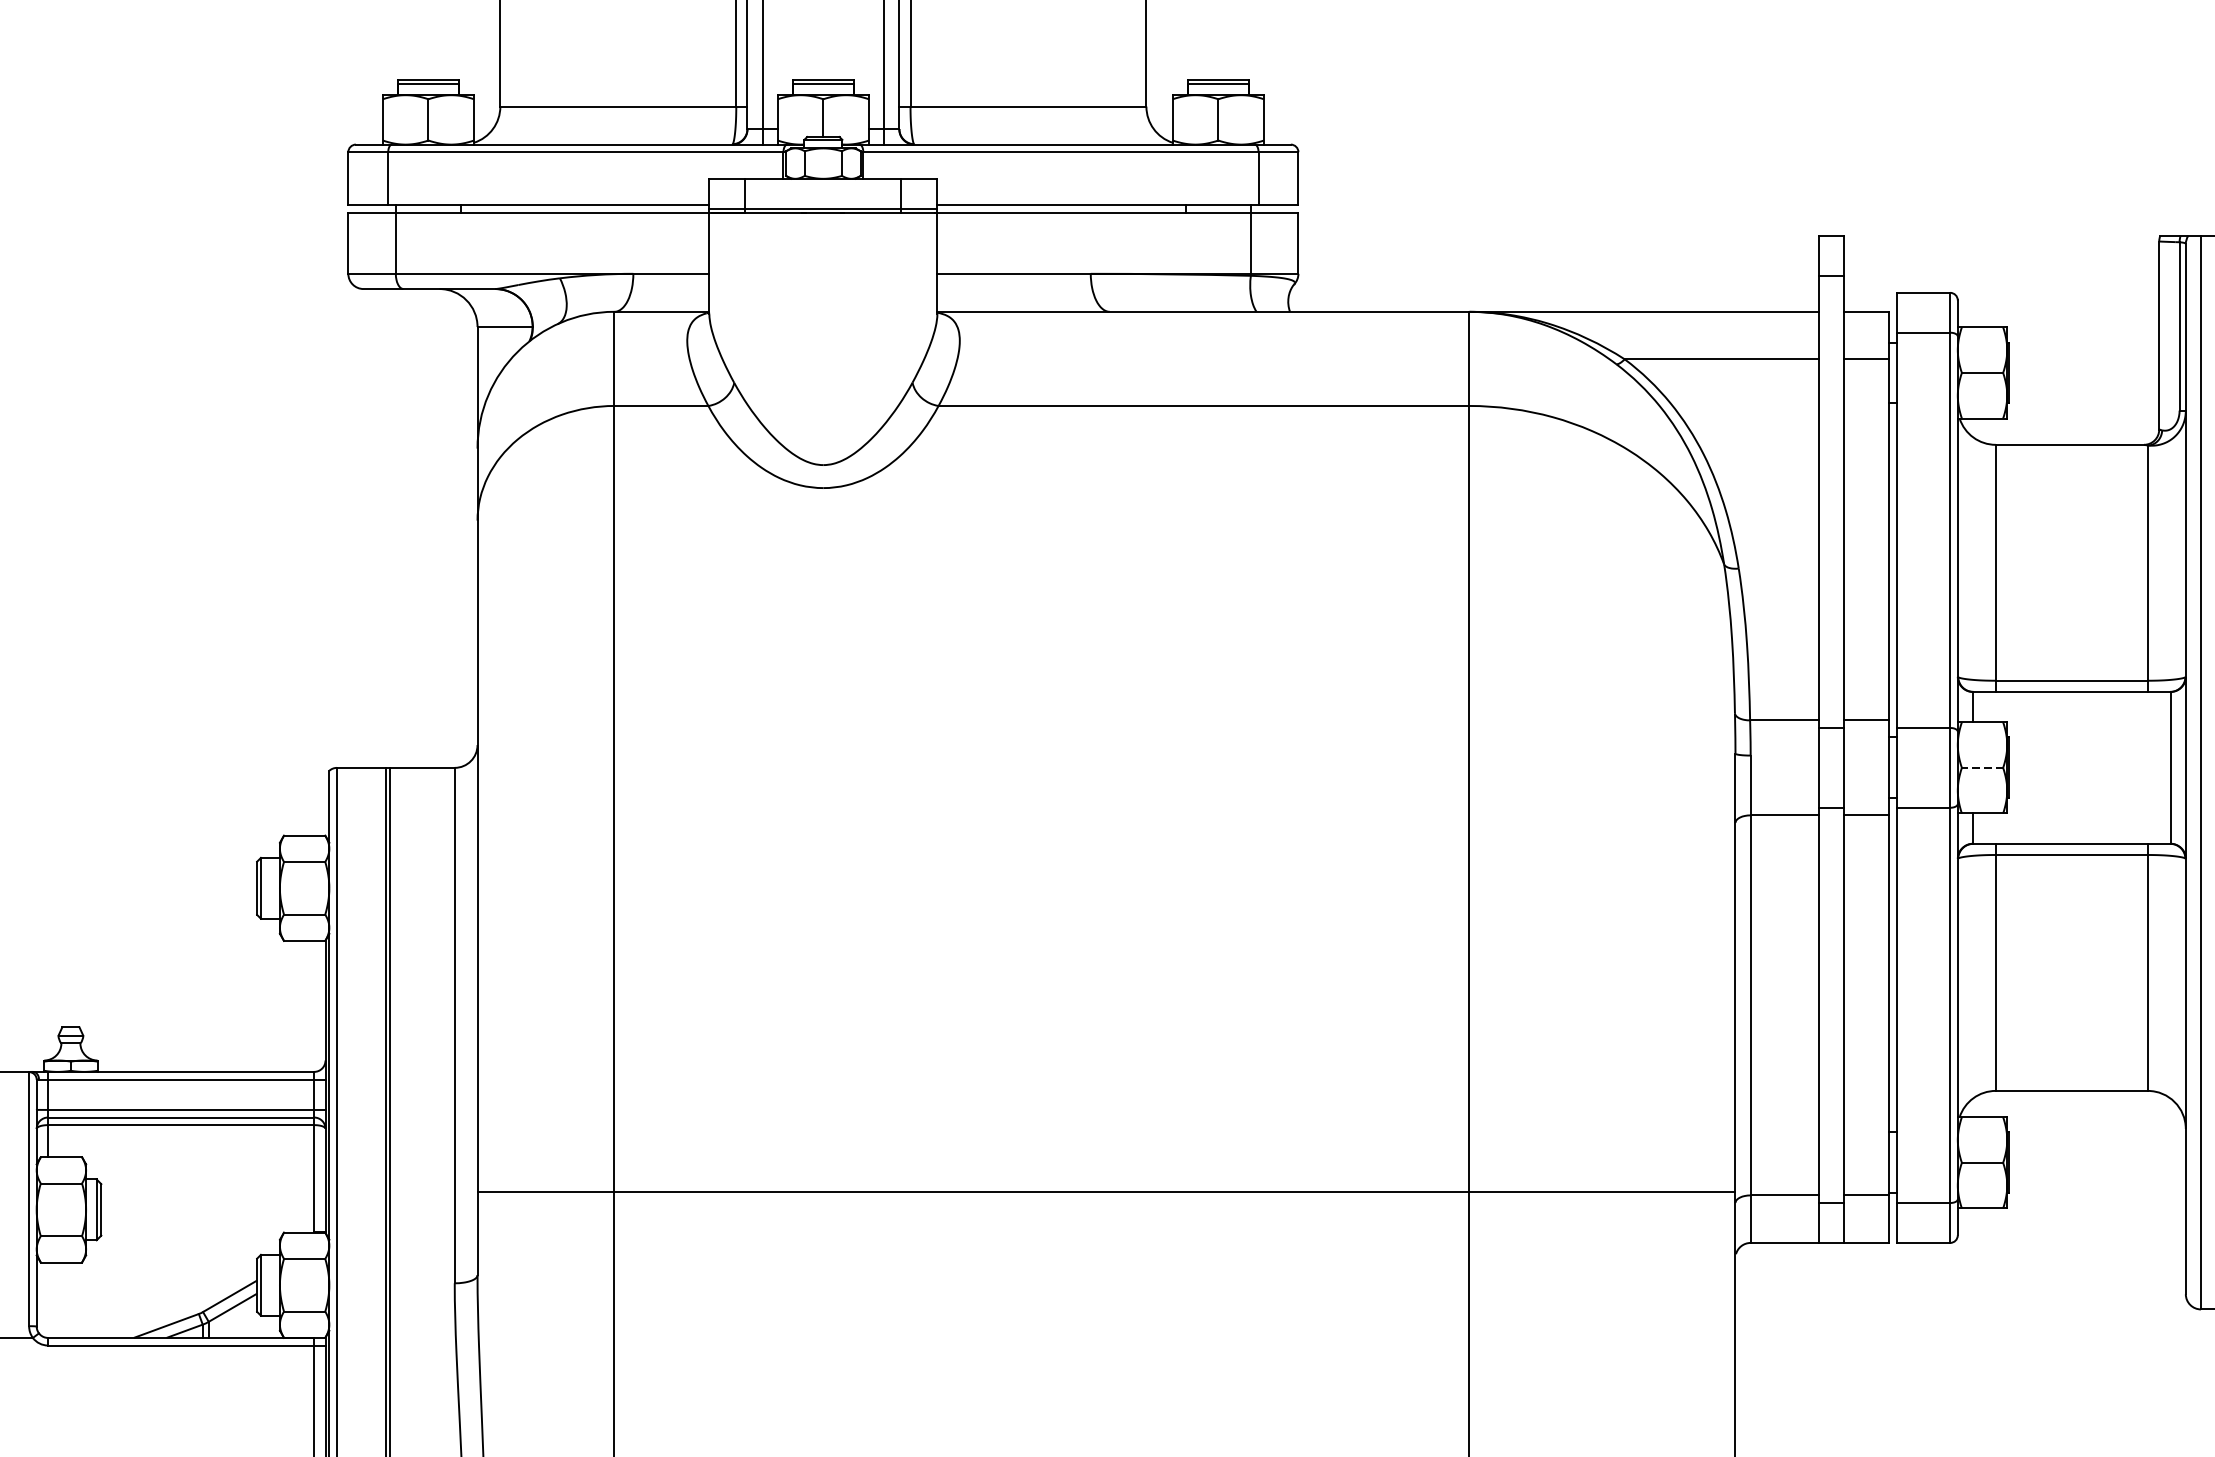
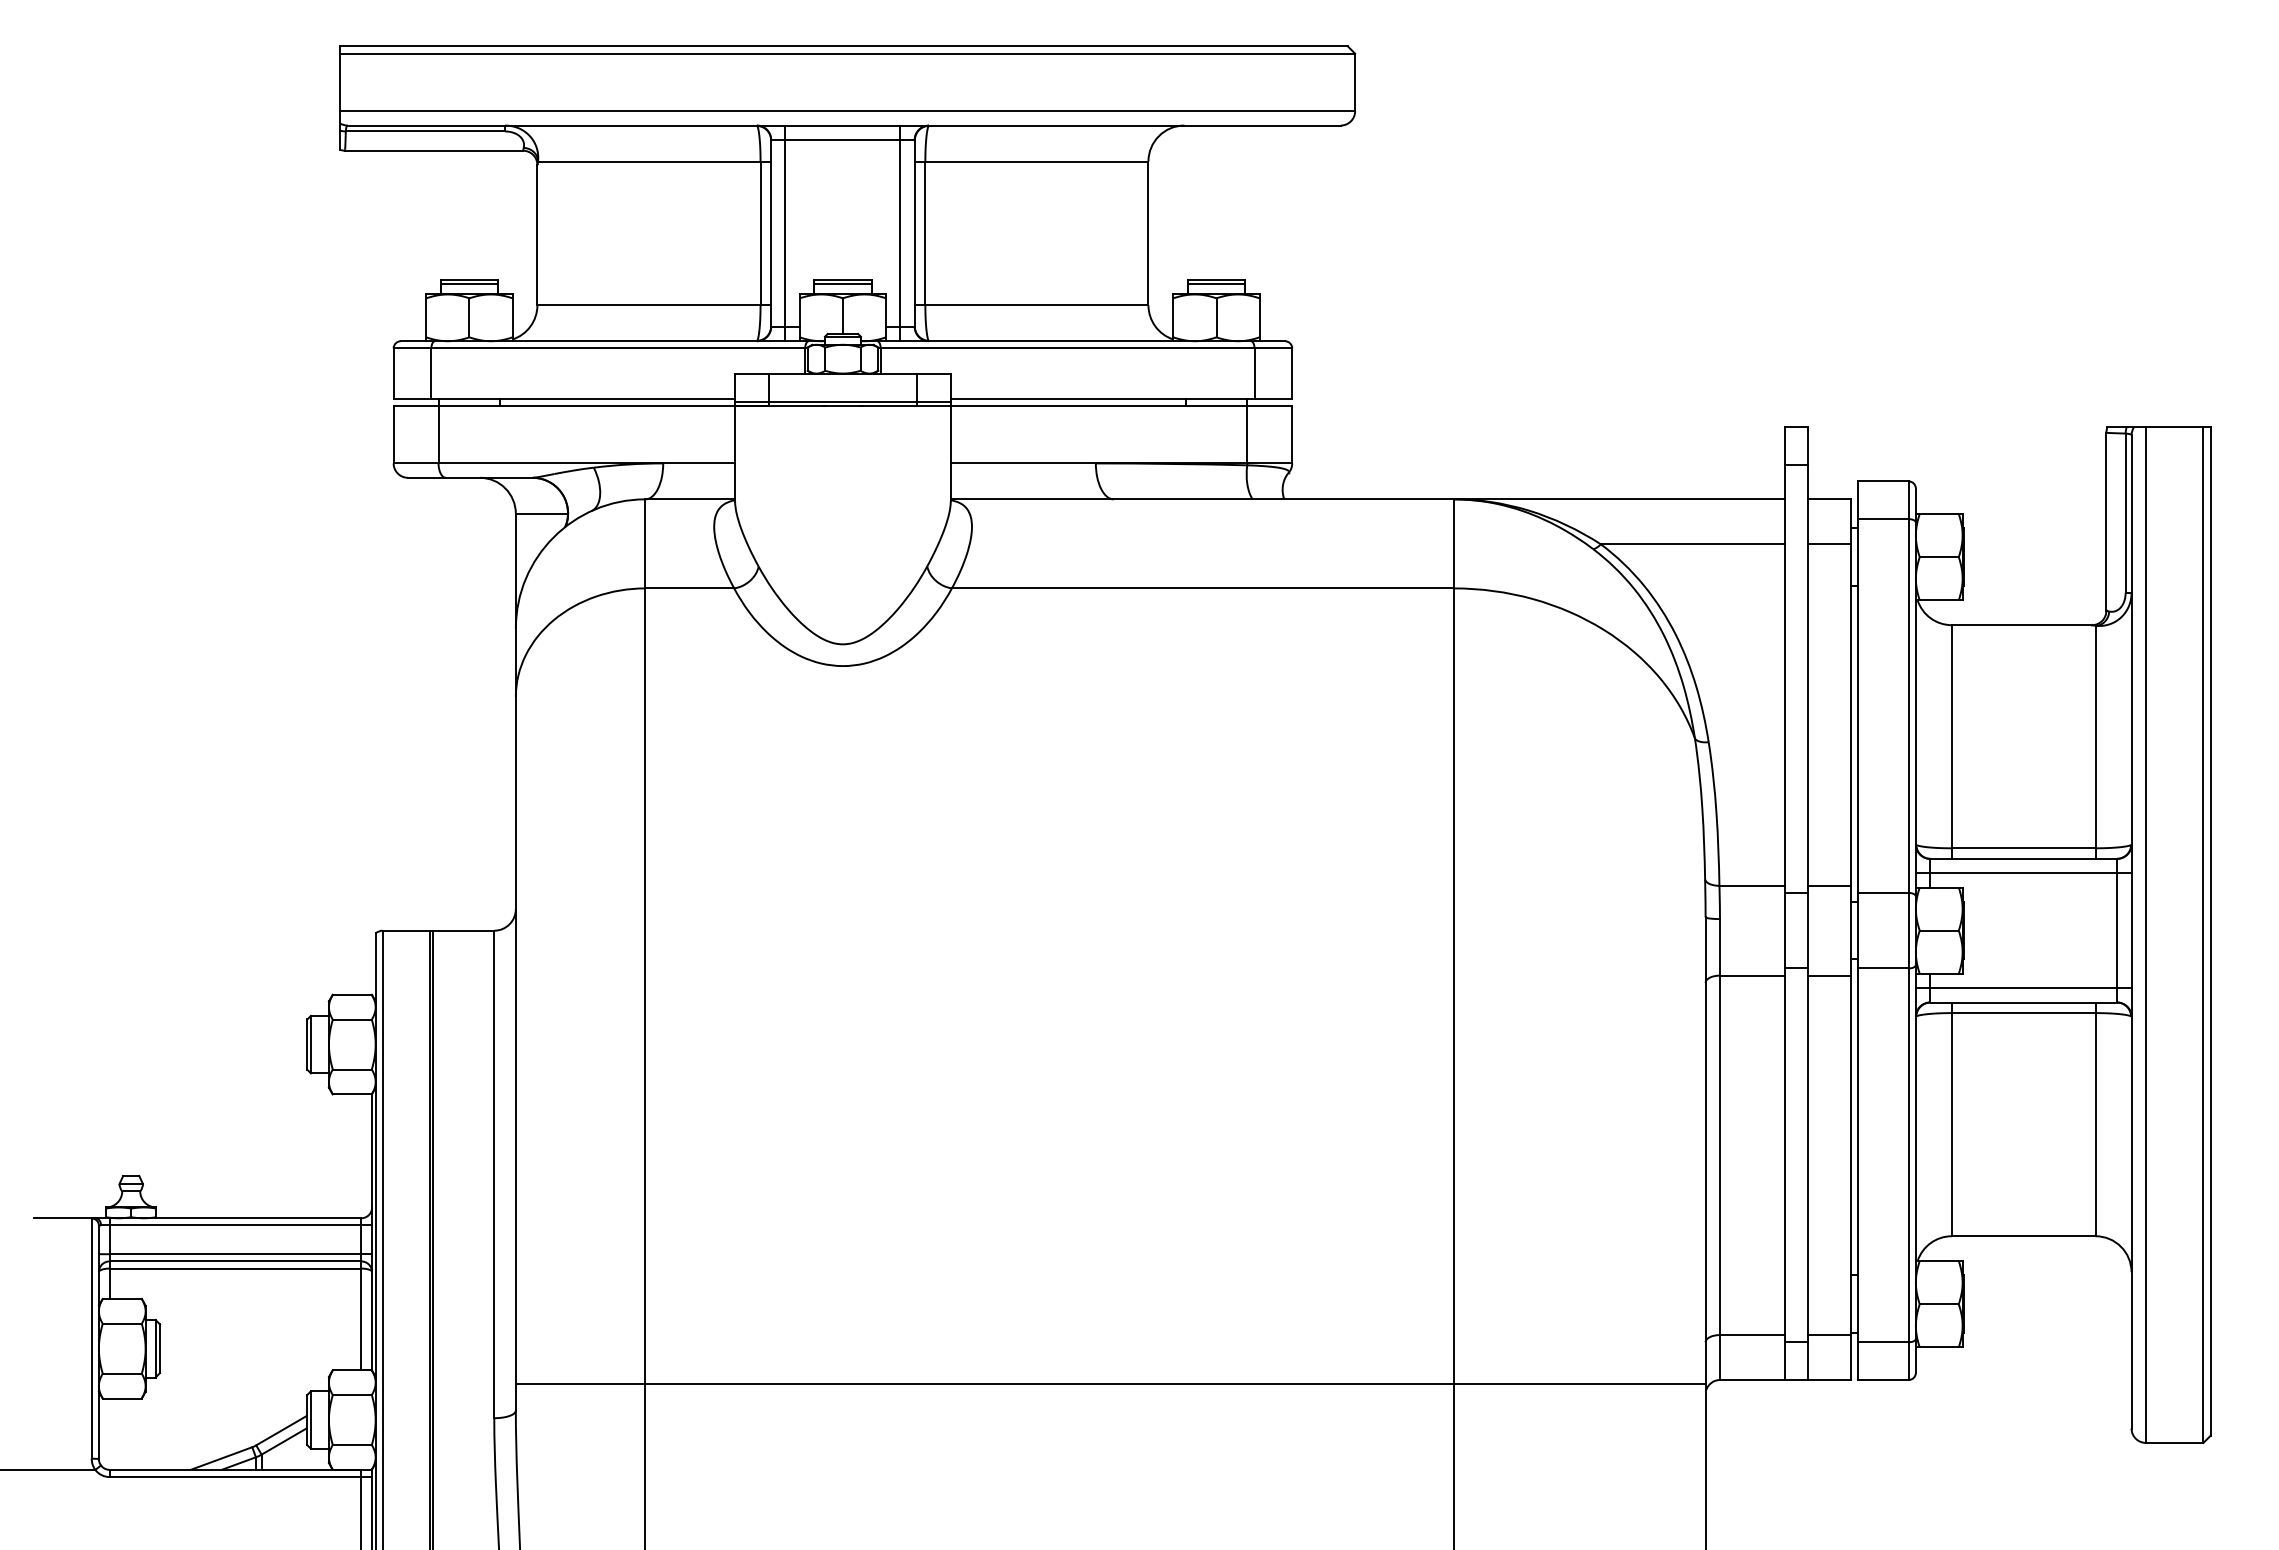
line: (2071, 707) -> (2023, 873), added
line: (1981, 767) -> (1938, 930), dashed -> solid
line: (2071, 828) -> (2023, 988), added
line: (1106, 1191) -> (1110, 1383), moved

